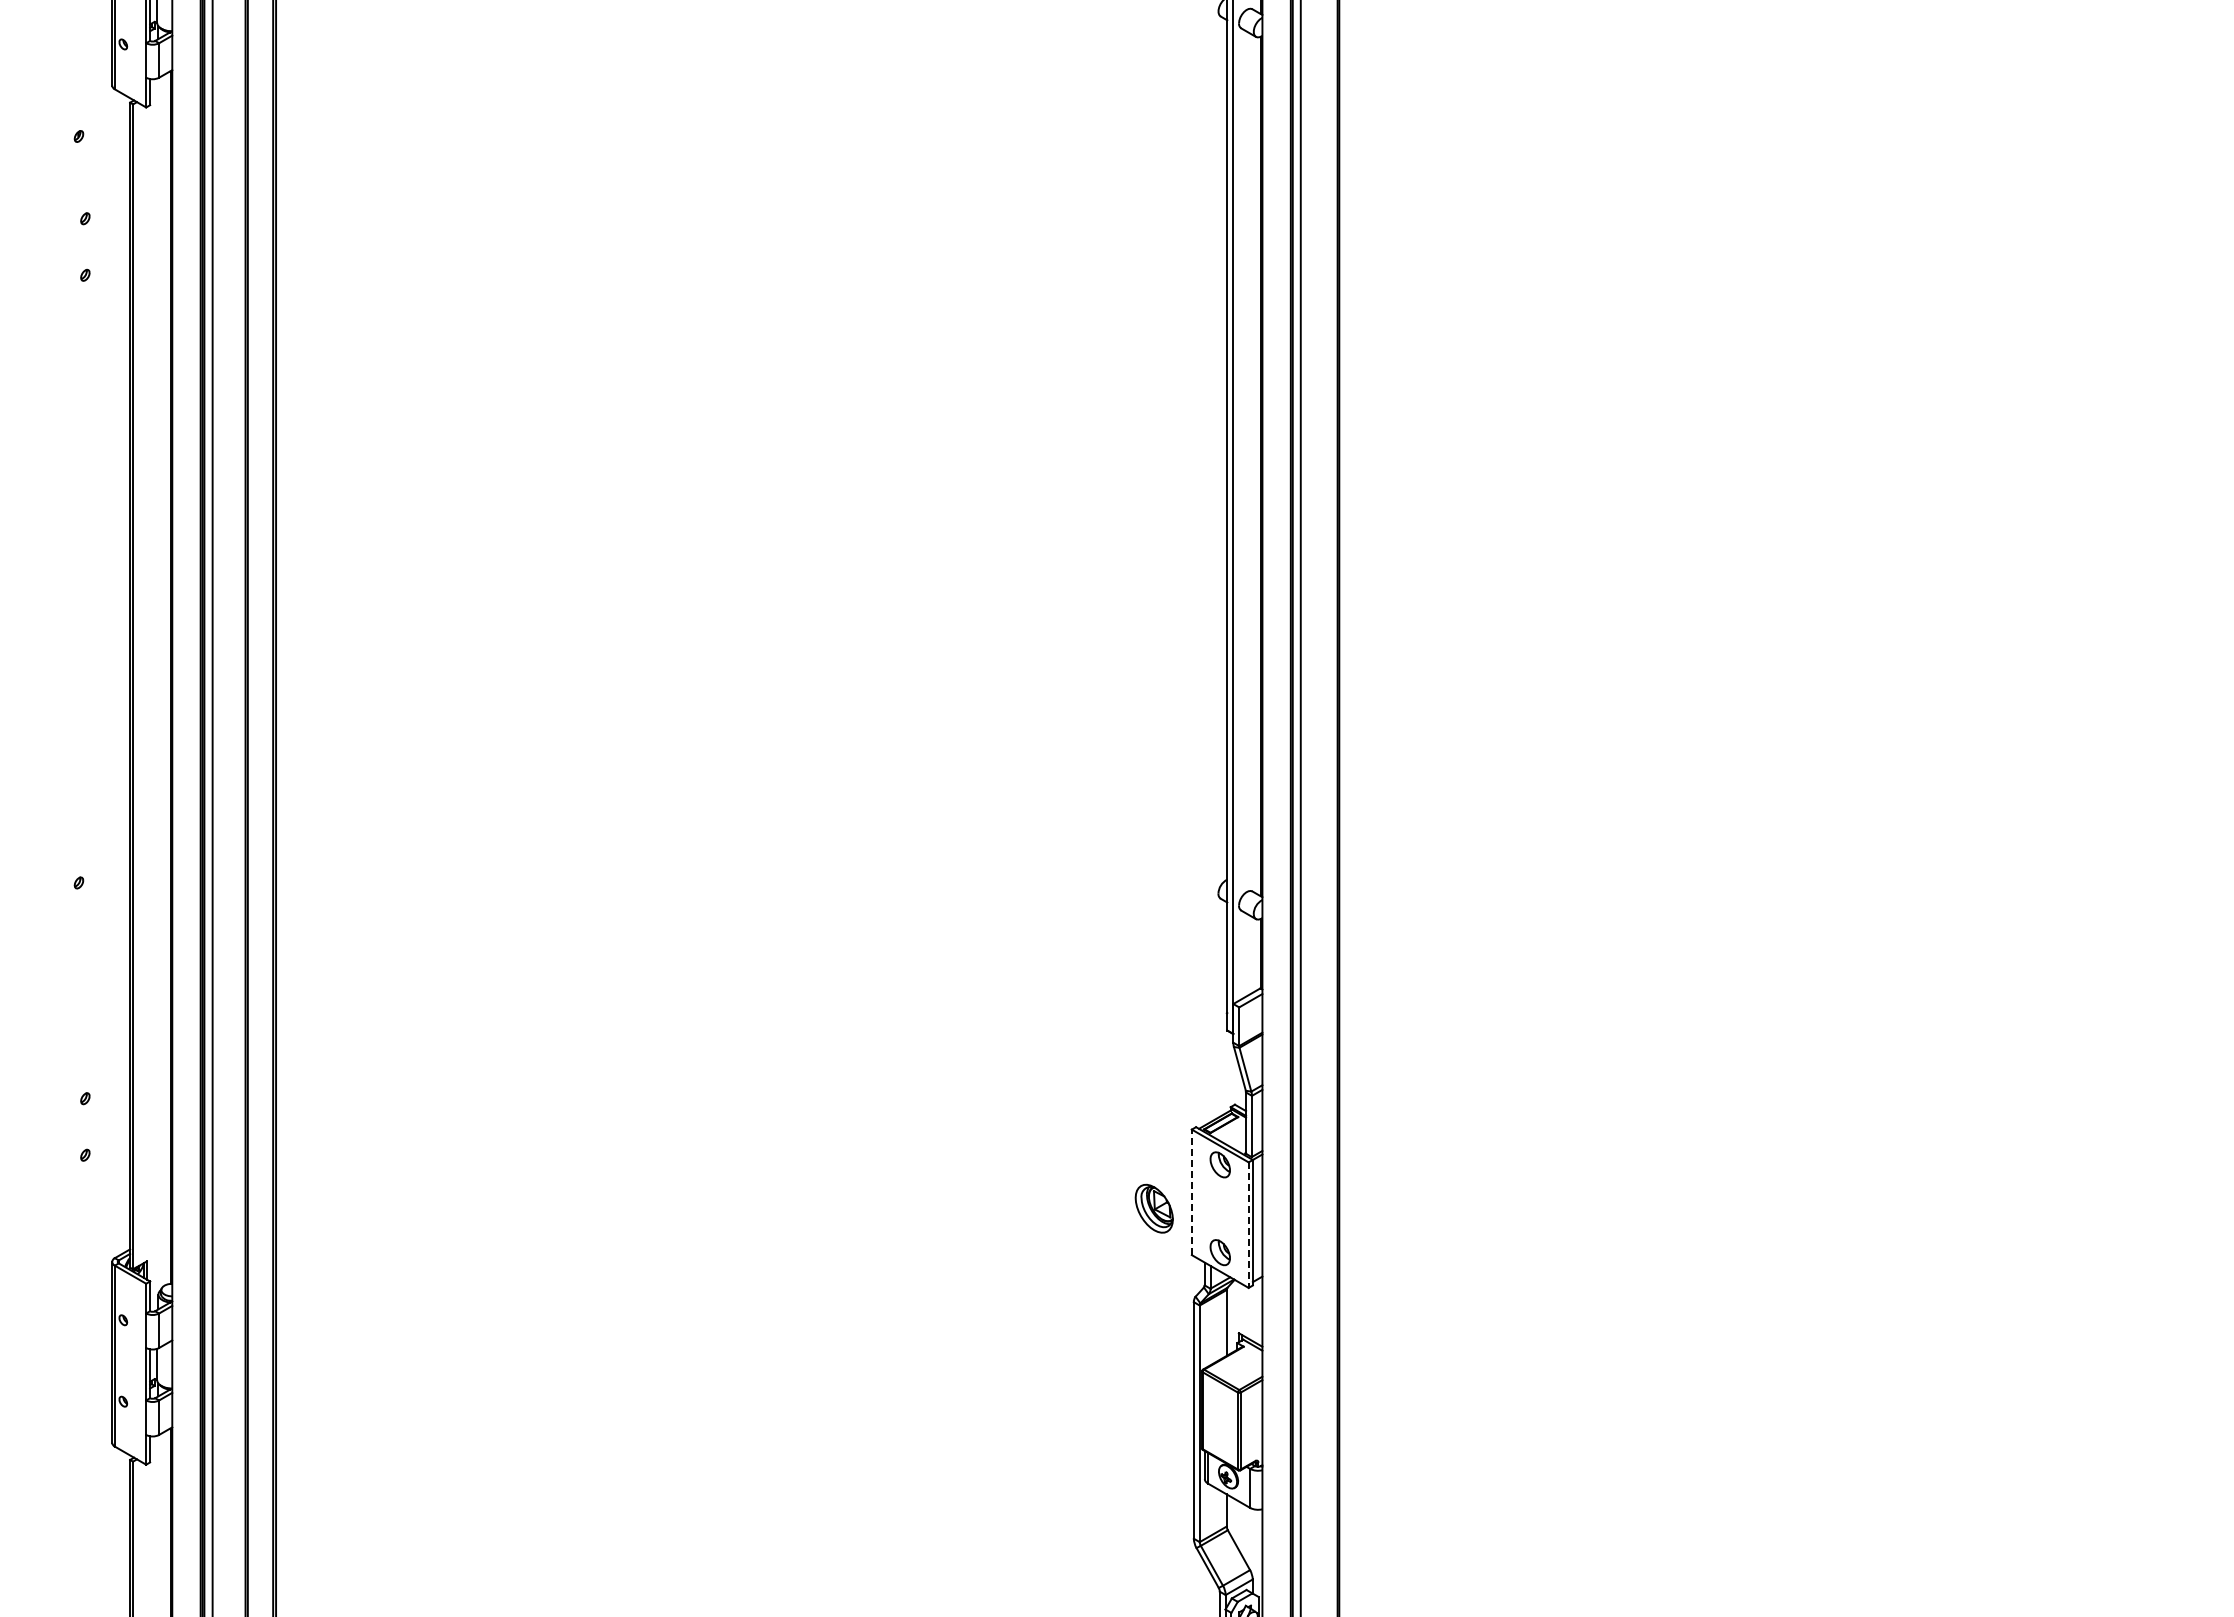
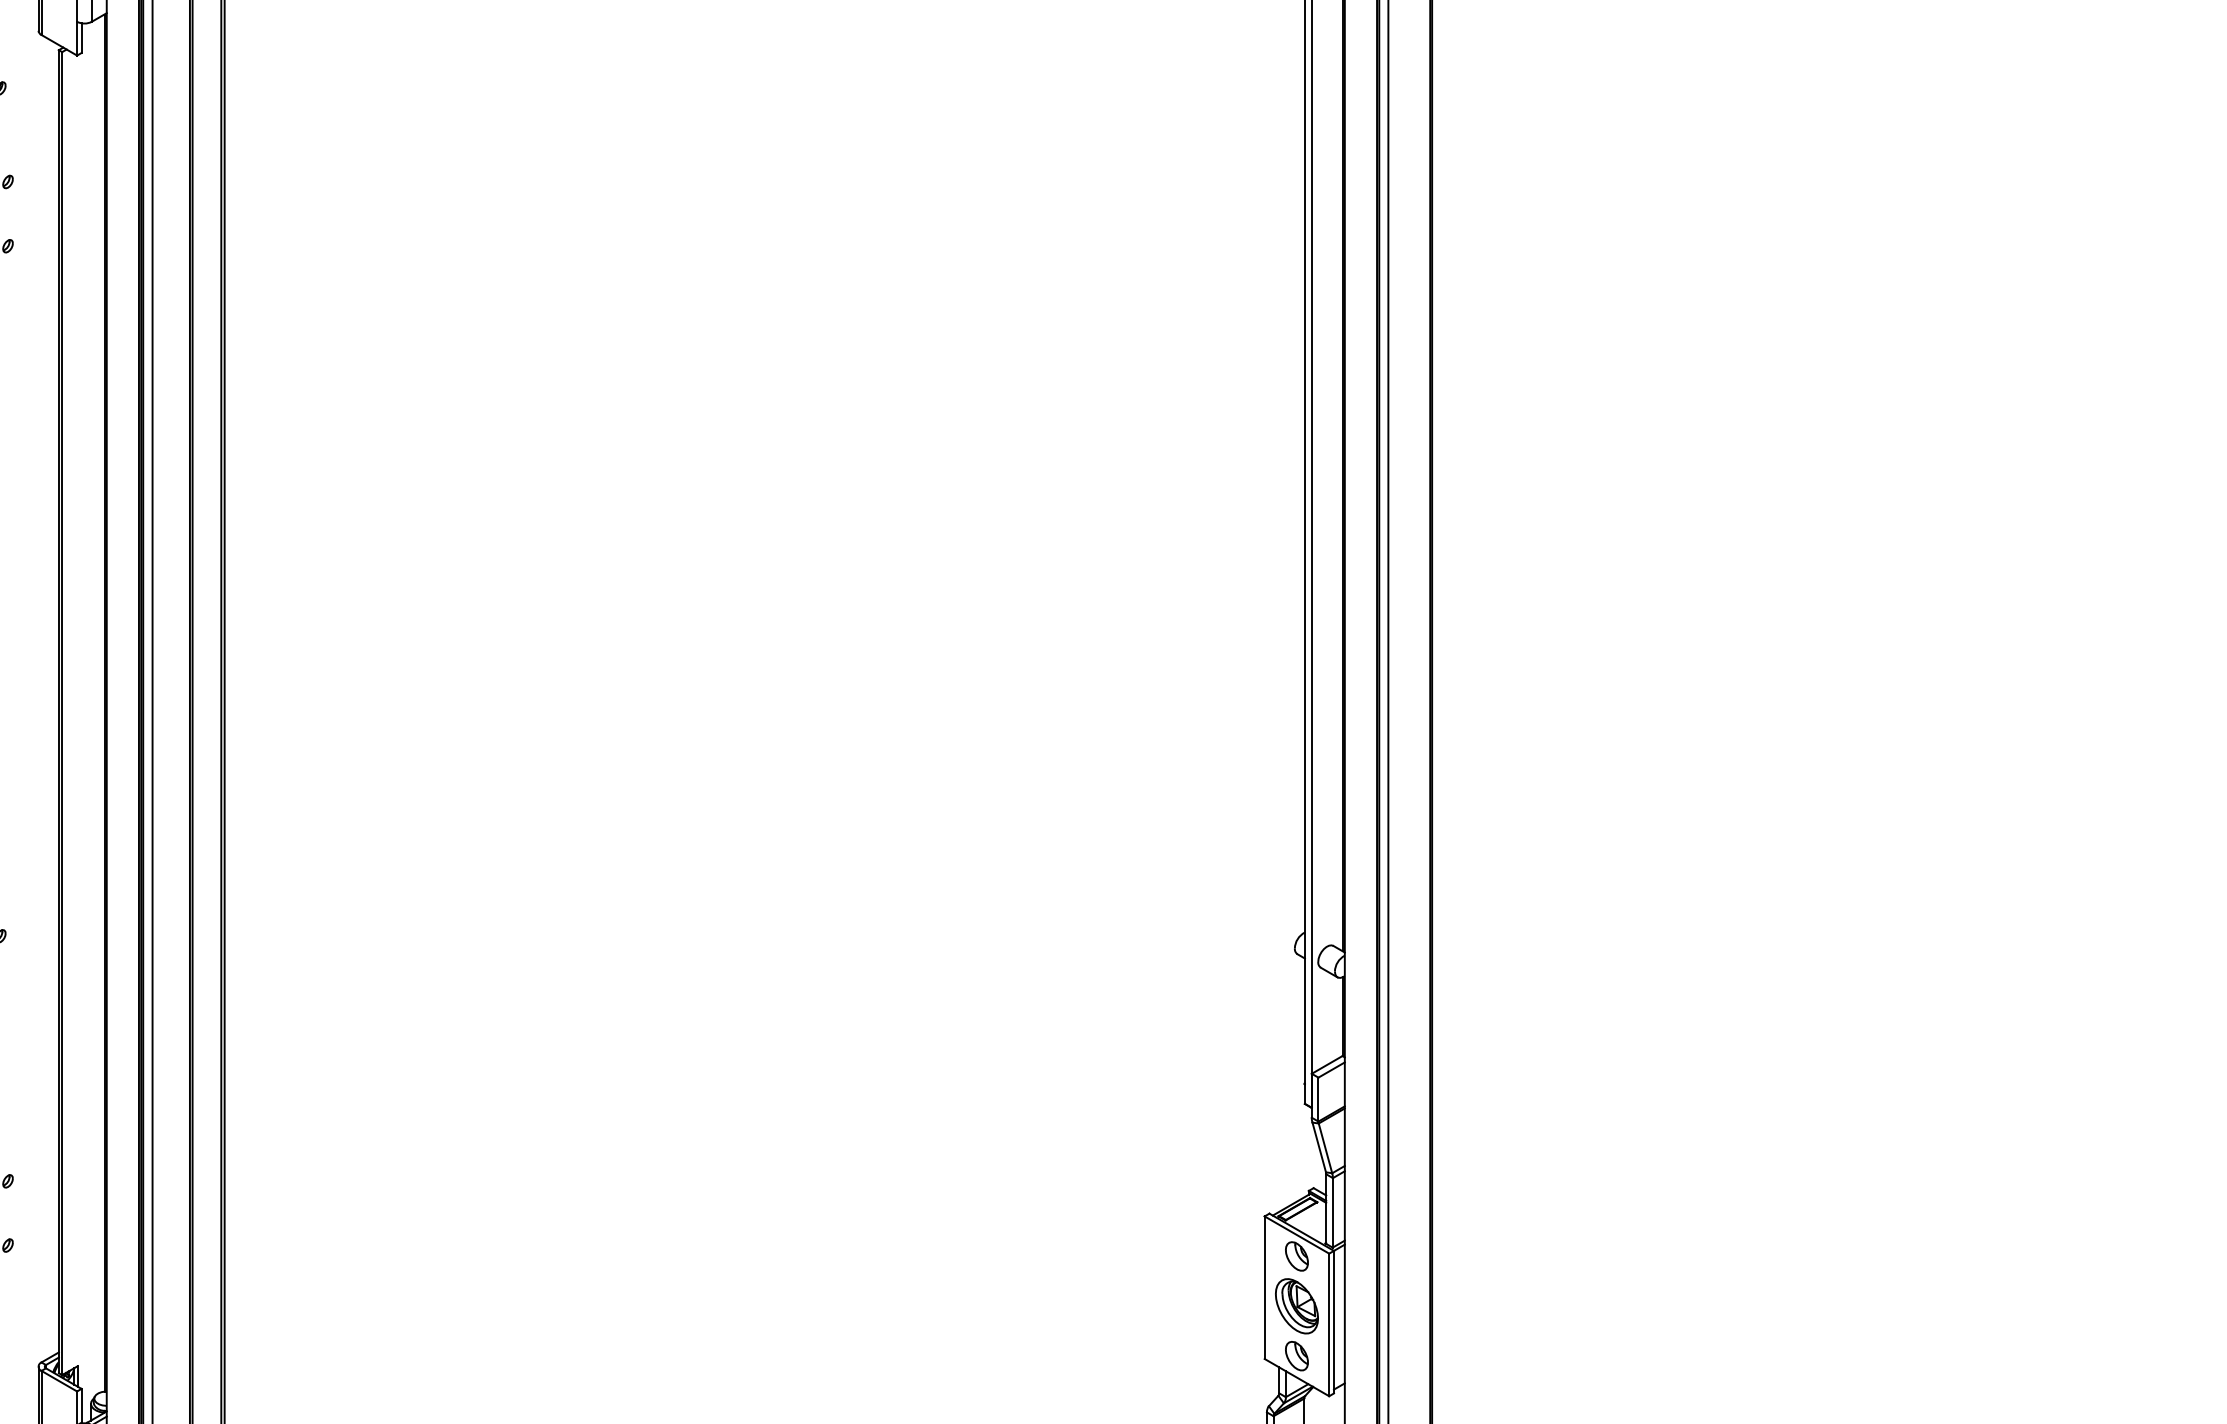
line: (1191, 1192) -> (1264, 1287), dashed -> solid
part: (1153, 1208) -> (1296, 1306), moved
line: (1248, 1225) -> (1328, 1325), dashed -> solid

